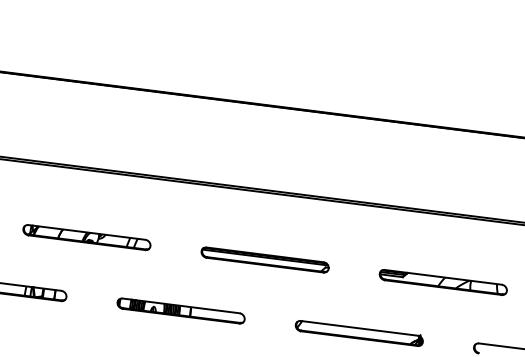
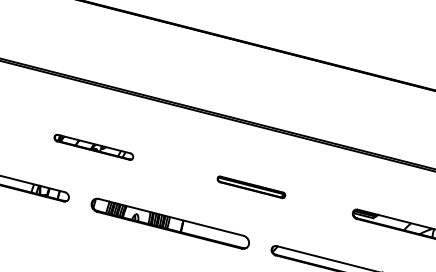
part: (86, 237) -> (93, 147), size x0.7
part: (264, 259) -> (250, 186), size x0.6
part: (180, 310) -> (169, 223), size x1.4

